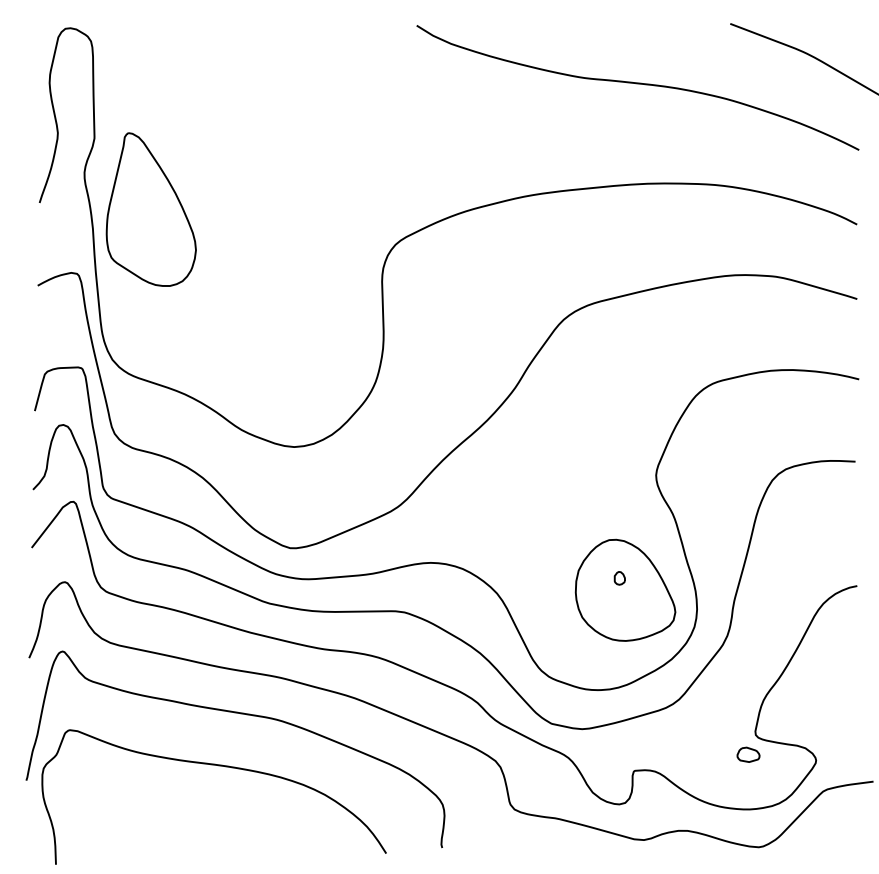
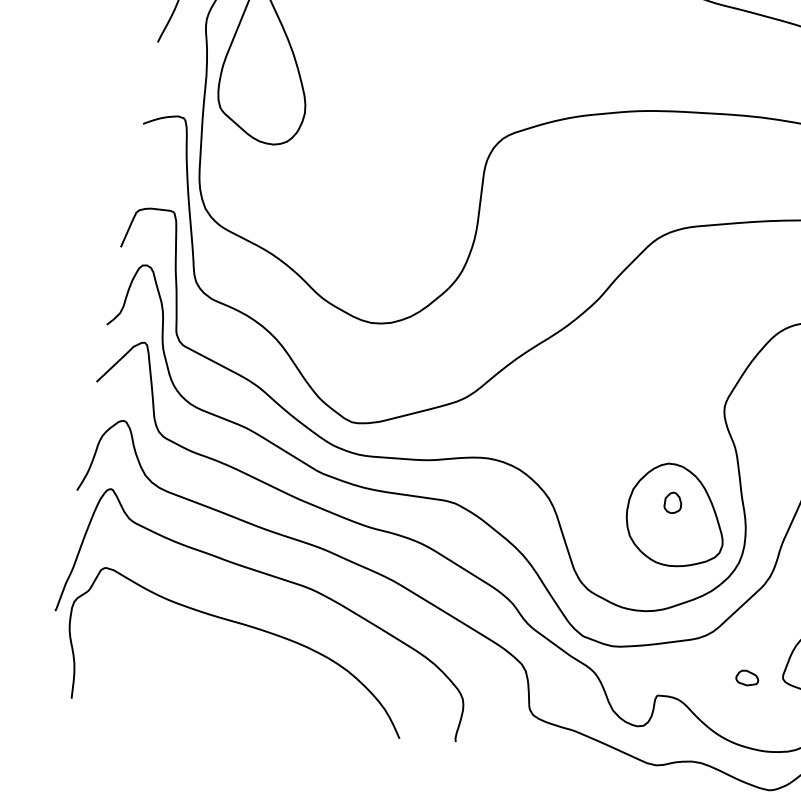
part: (619, 578) -> (672, 503), size x1.6
part: (748, 754) -> (747, 677), moved

